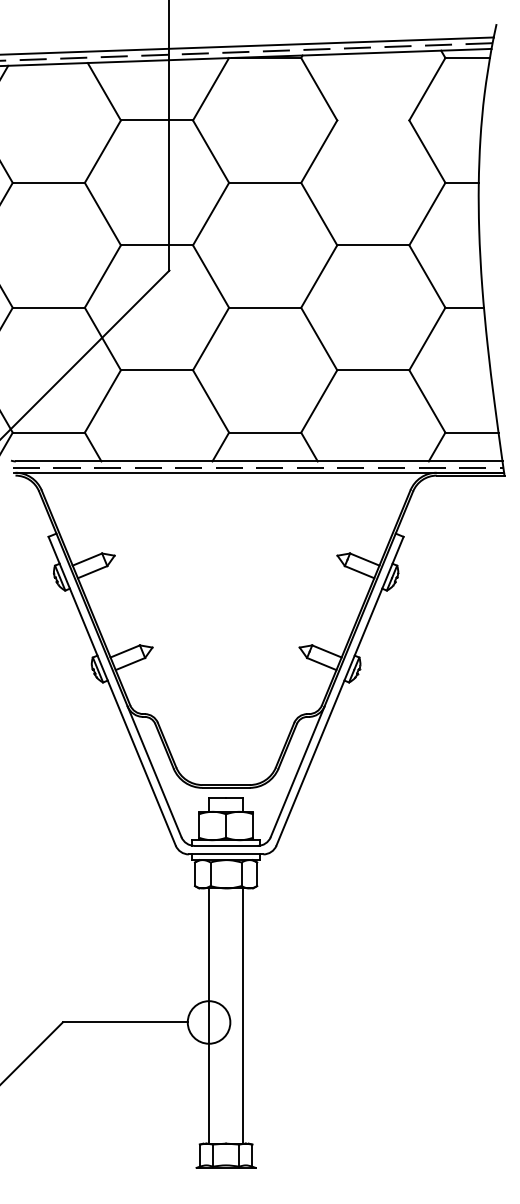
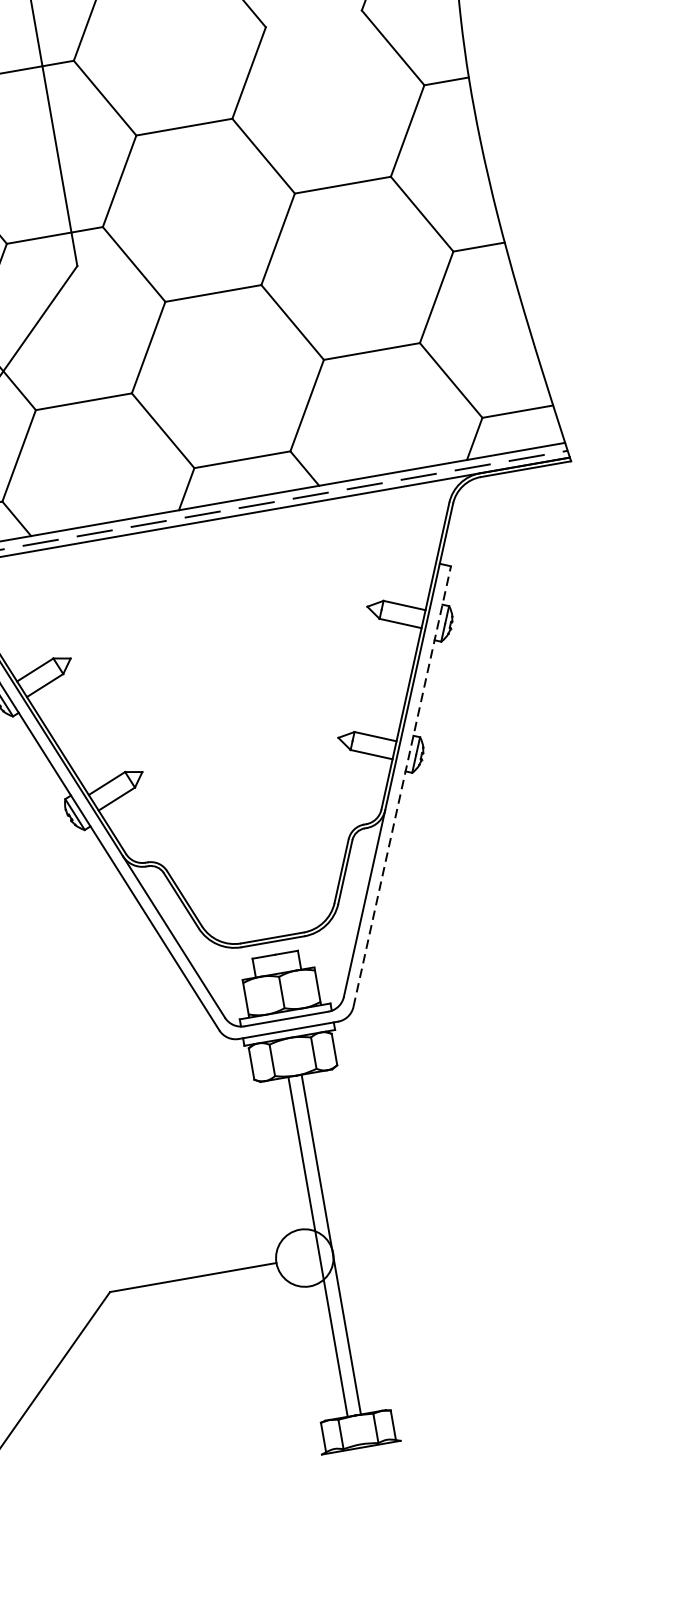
line: (340, 691) -> (402, 786), solid -> dashed
line: (209, 1015) -> (331, 1243), moved
line: (243, 1015) -> (318, 1246), moved

